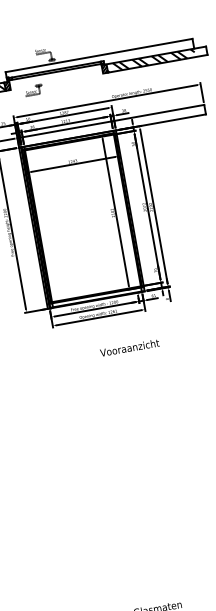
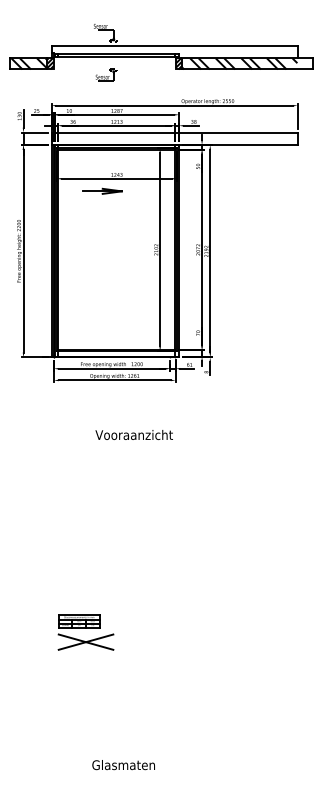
part: (33, 89) -> (106, 74), moved
part: (64, 175) -> (102, 190), added
text: (129, 347) -> (133, 434), moved
part: (110, 513) -> (85, 632), added

